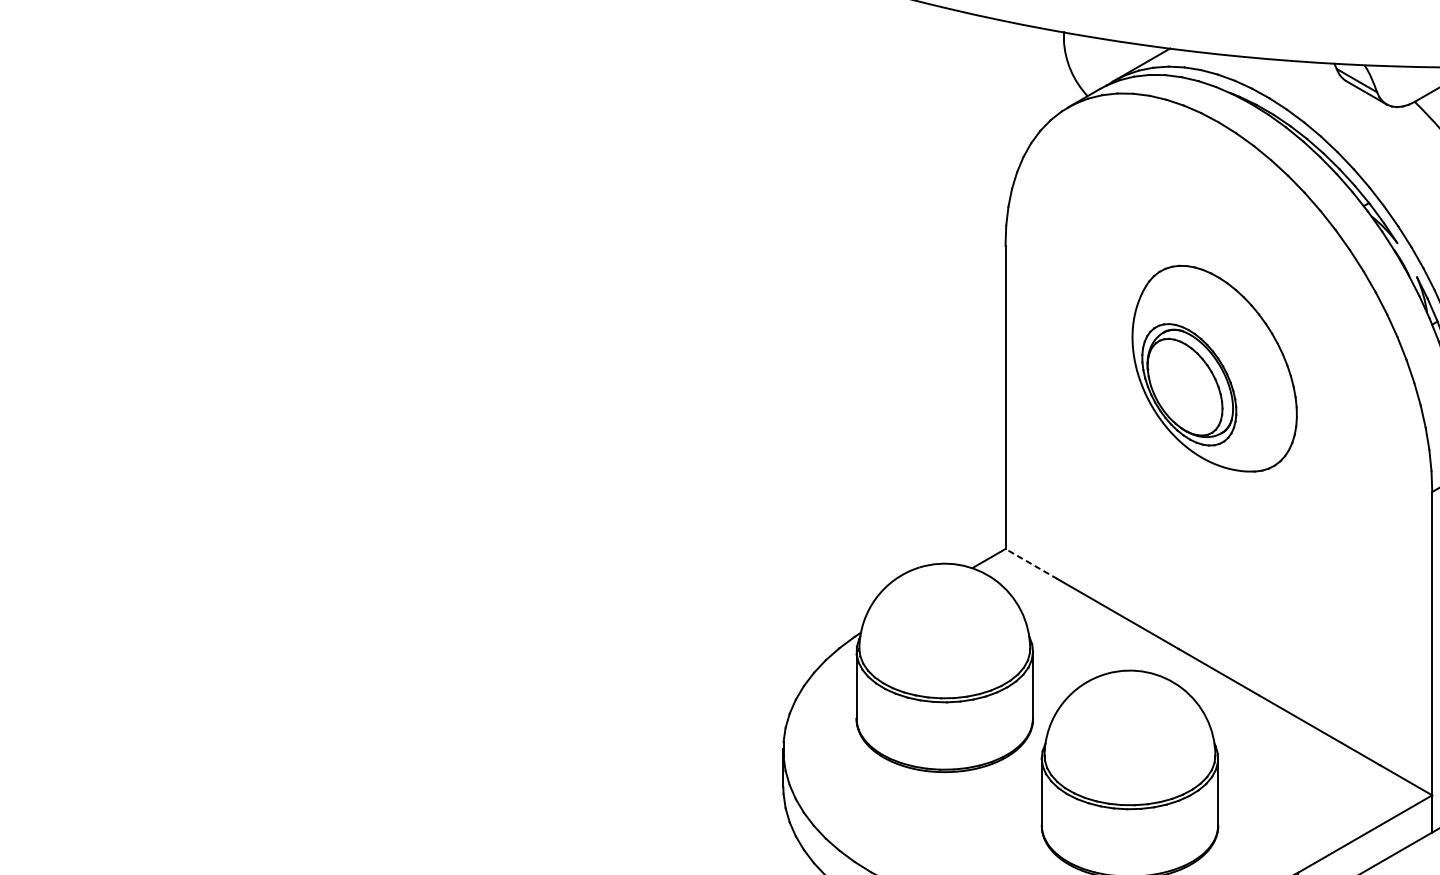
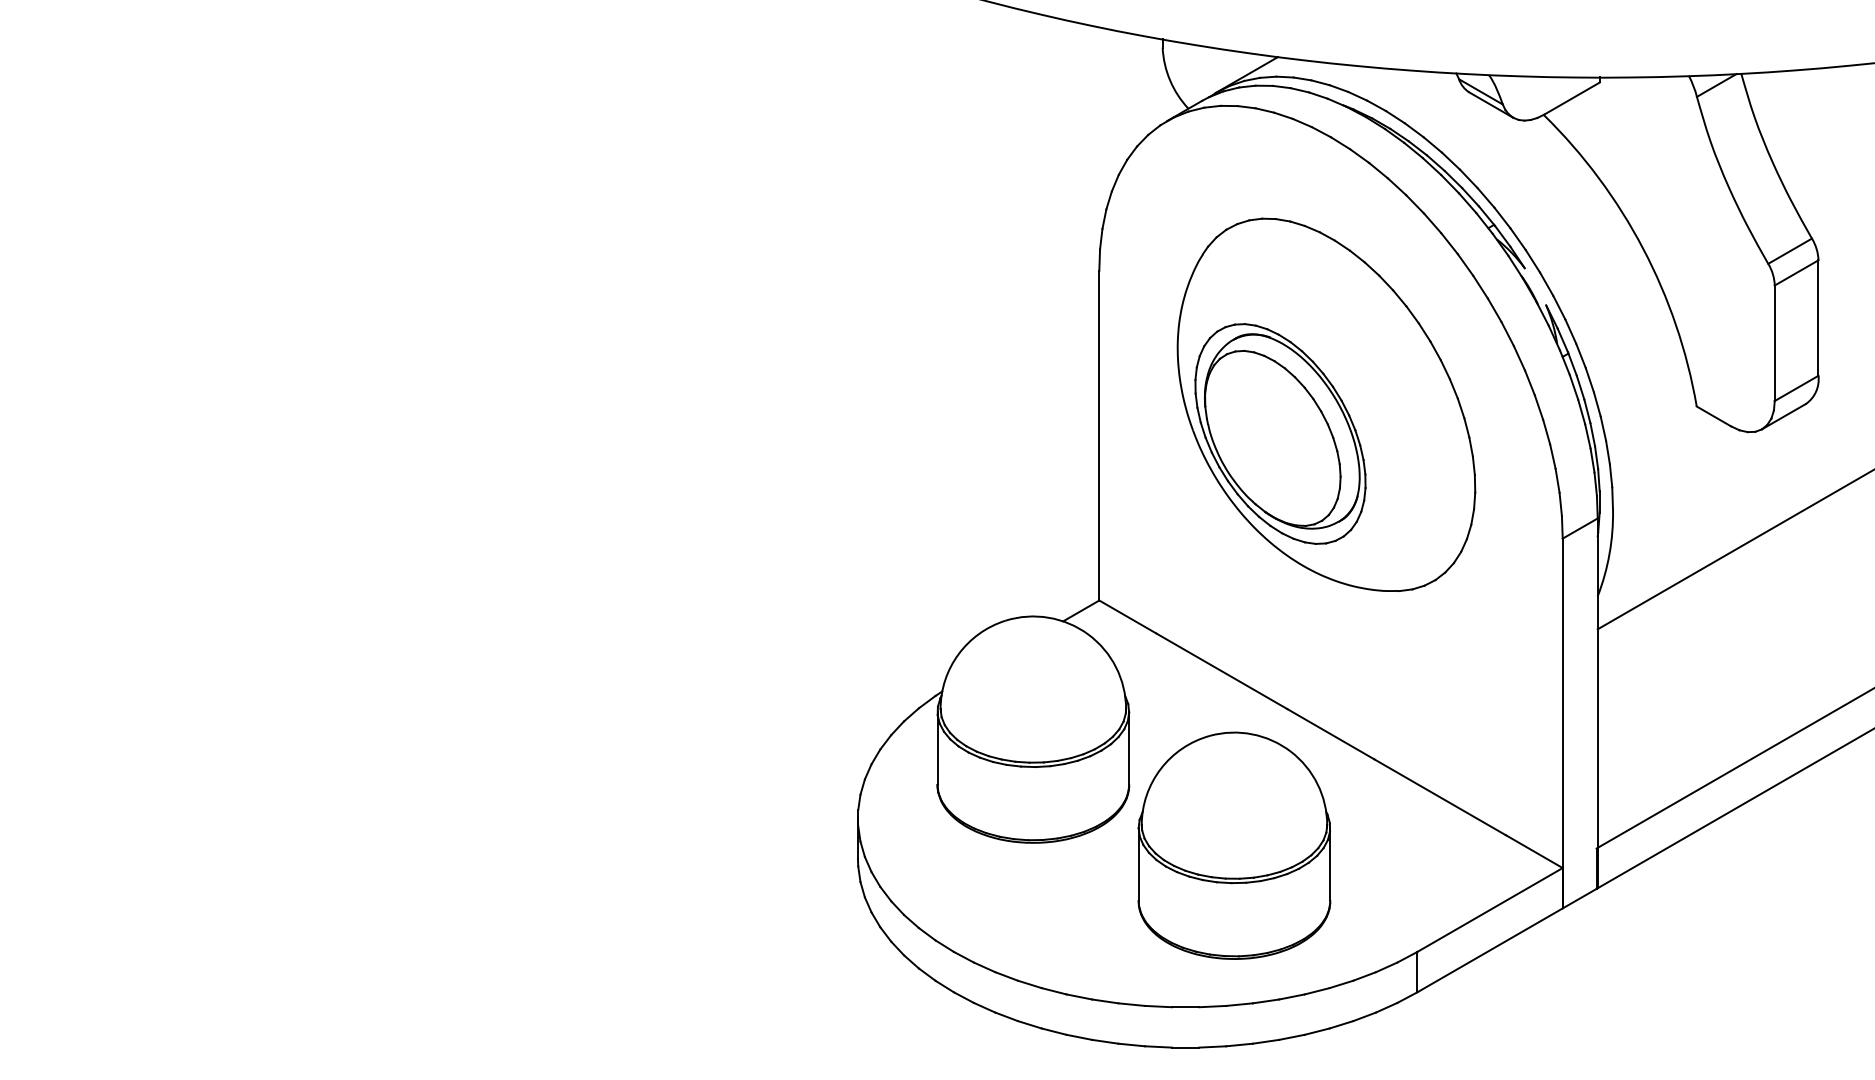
part: (1214, 368) -> (1326, 404), size x1.67
line: (1031, 563) -> (1127, 616), dashed -> solid

